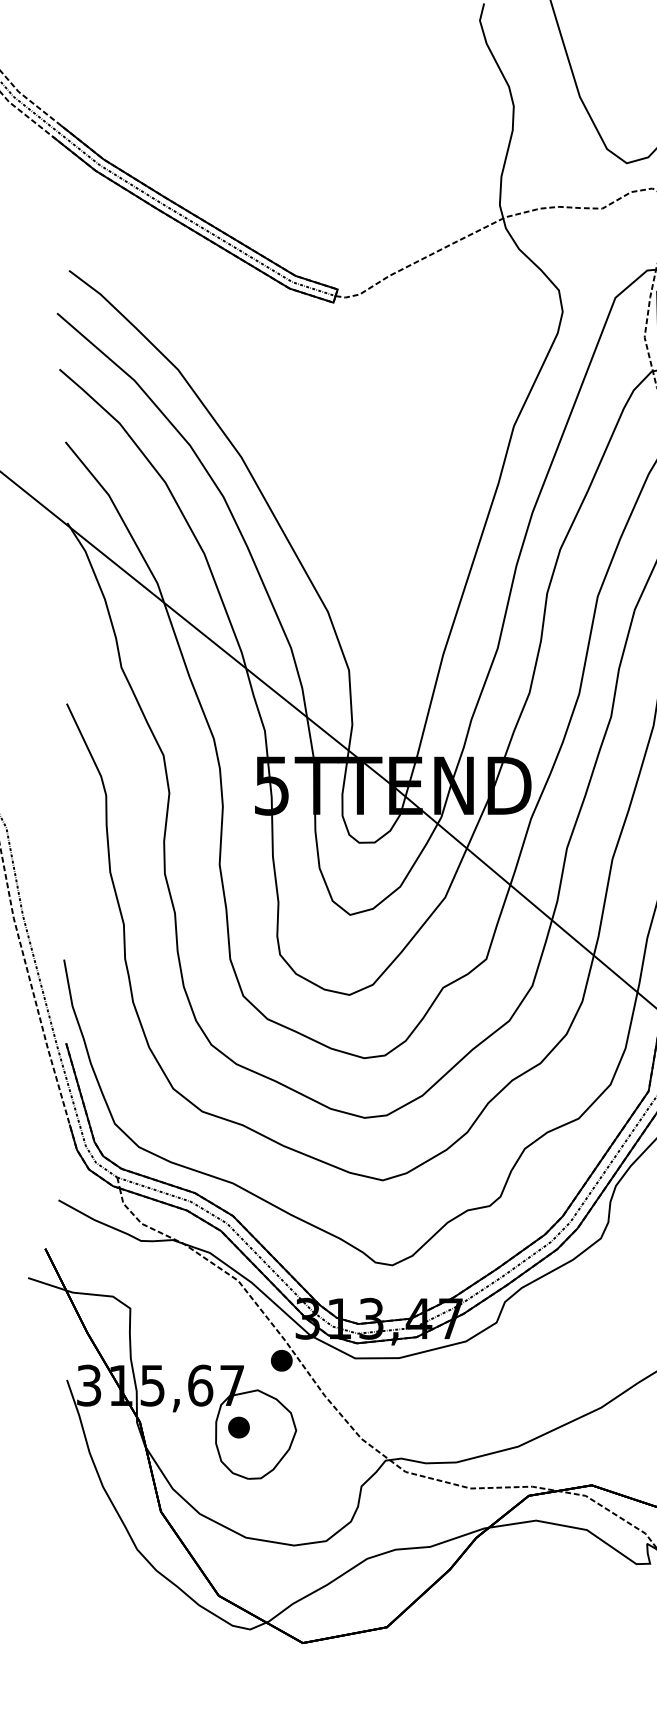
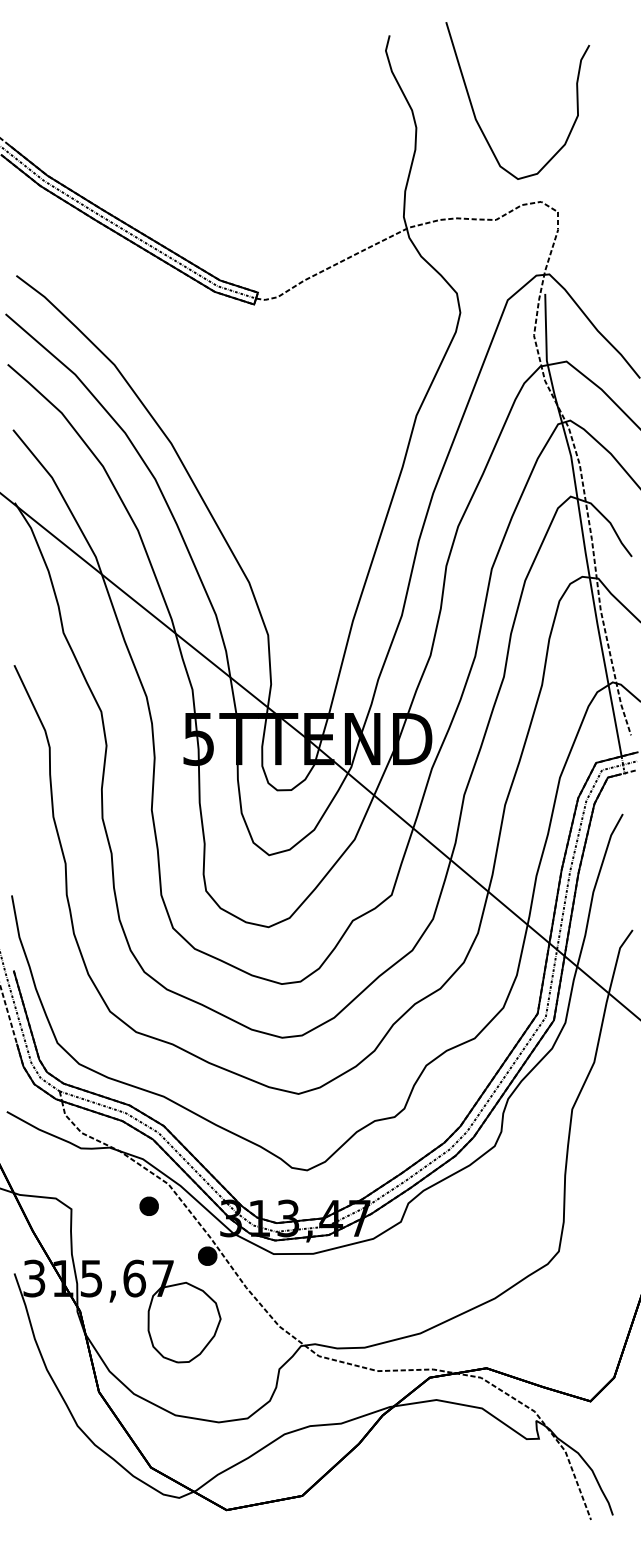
part: (238, 1426) -> (148, 1205), moved

